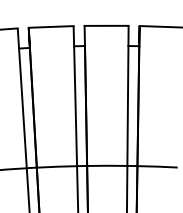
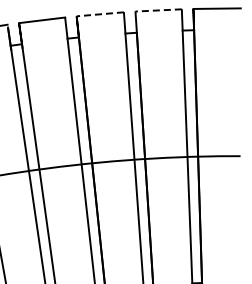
line: (106, 25) -> (158, 10), solid -> dashed
line: (51, 27) -> (100, 14), solid -> dashed

